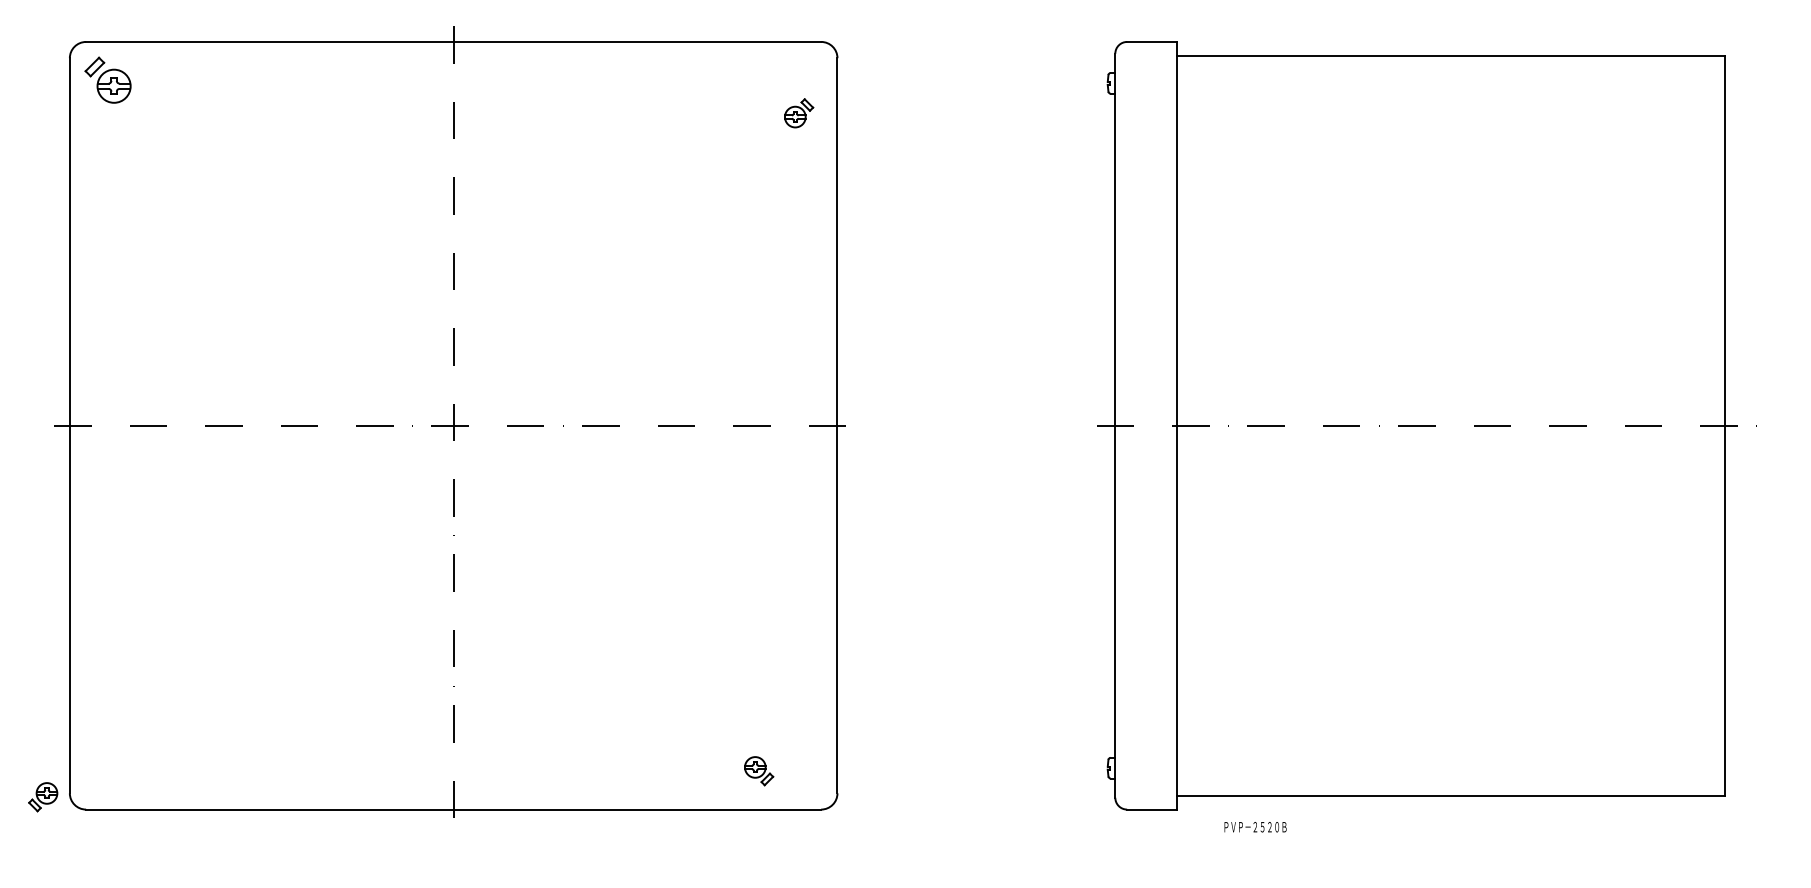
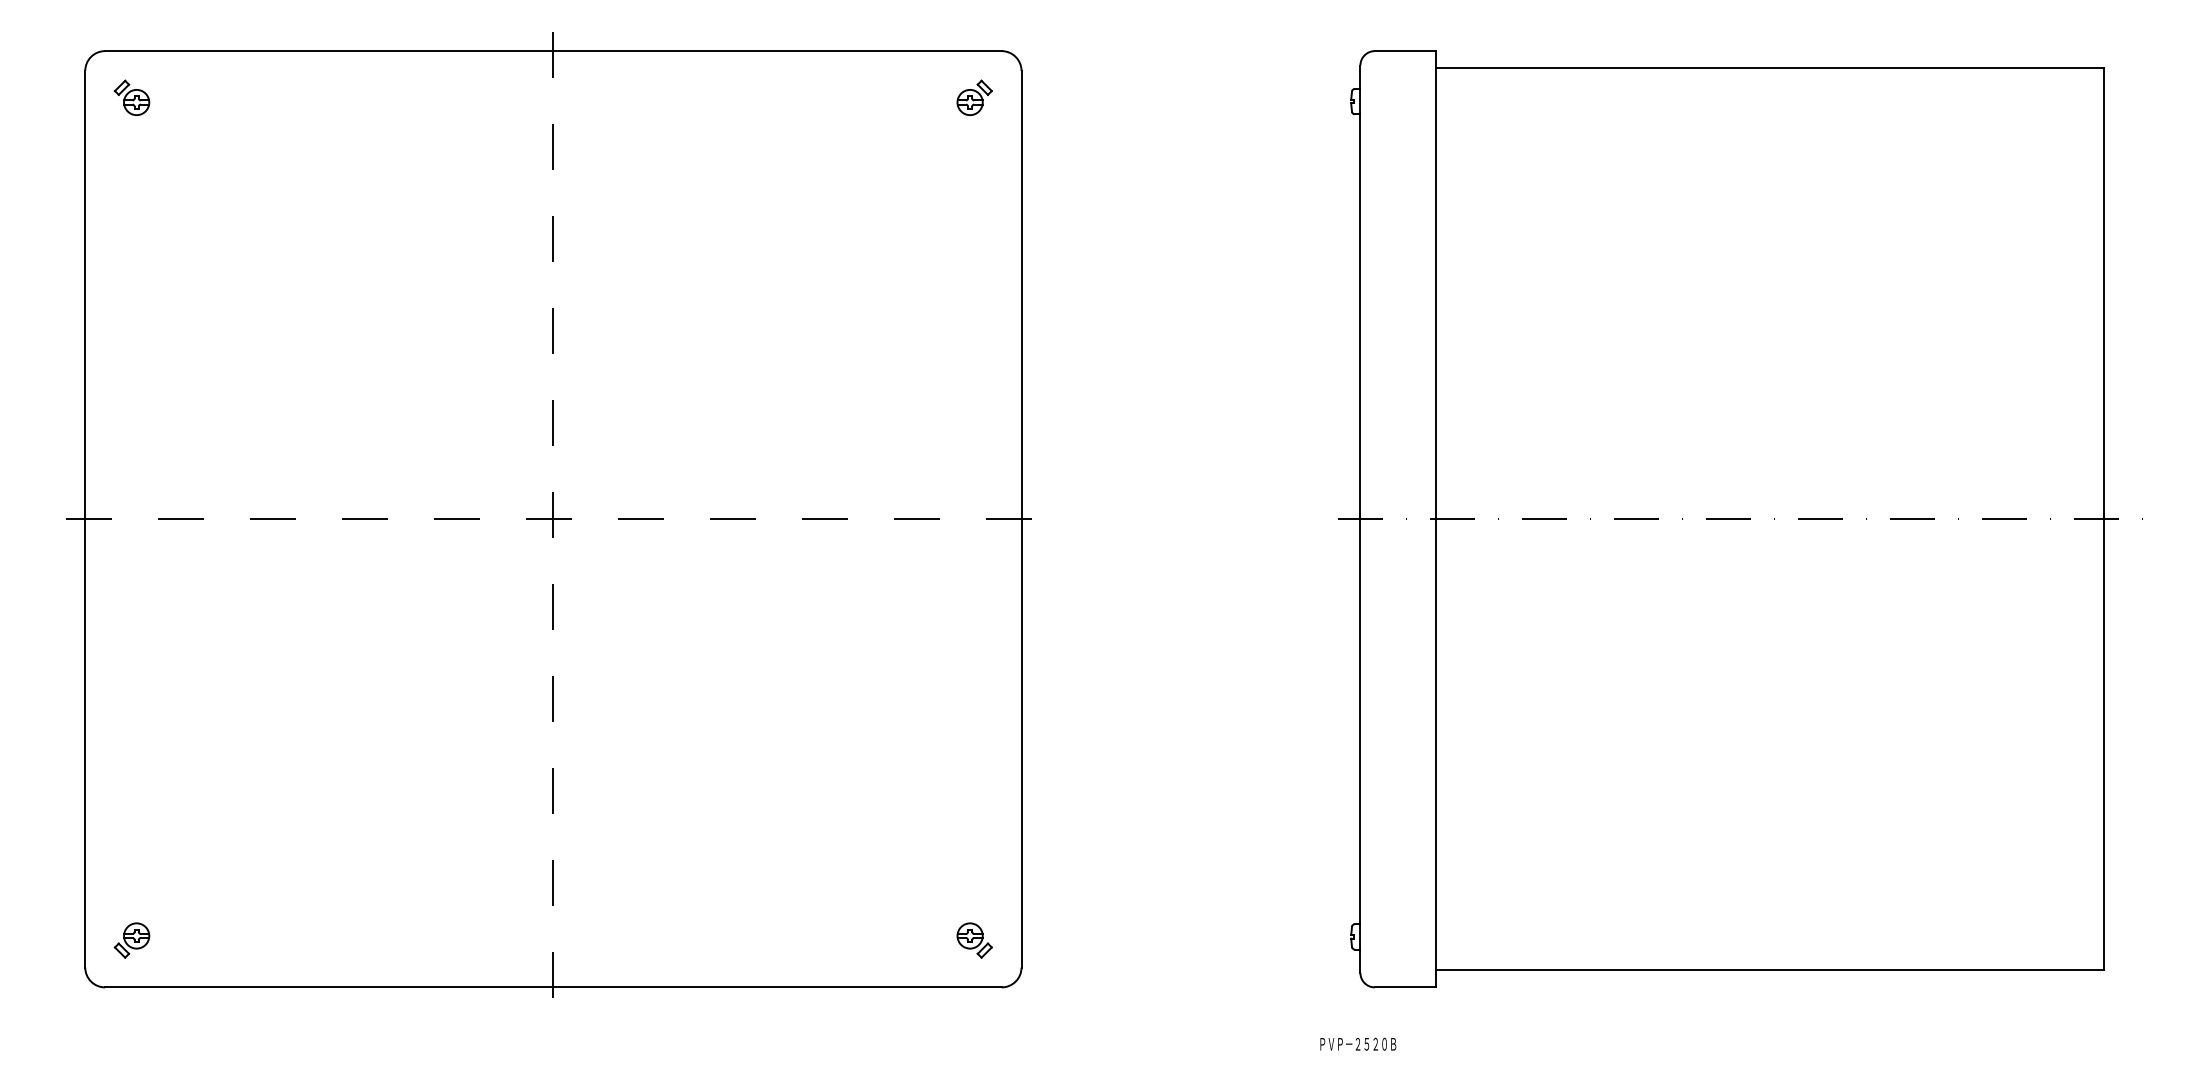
part: (108, 80) -> (132, 98), size x0.62
part: (799, 113) -> (975, 98), moved
part: (759, 771) -> (975, 940), moved
part: (43, 797) -> (132, 940), moved
text: (1255, 827) -> (1358, 1044), moved

